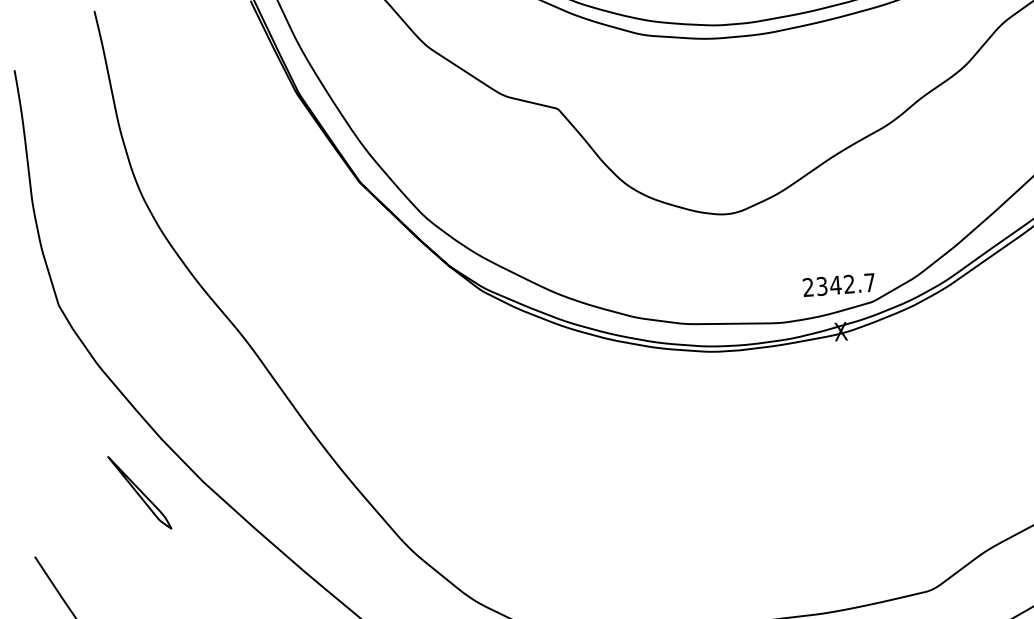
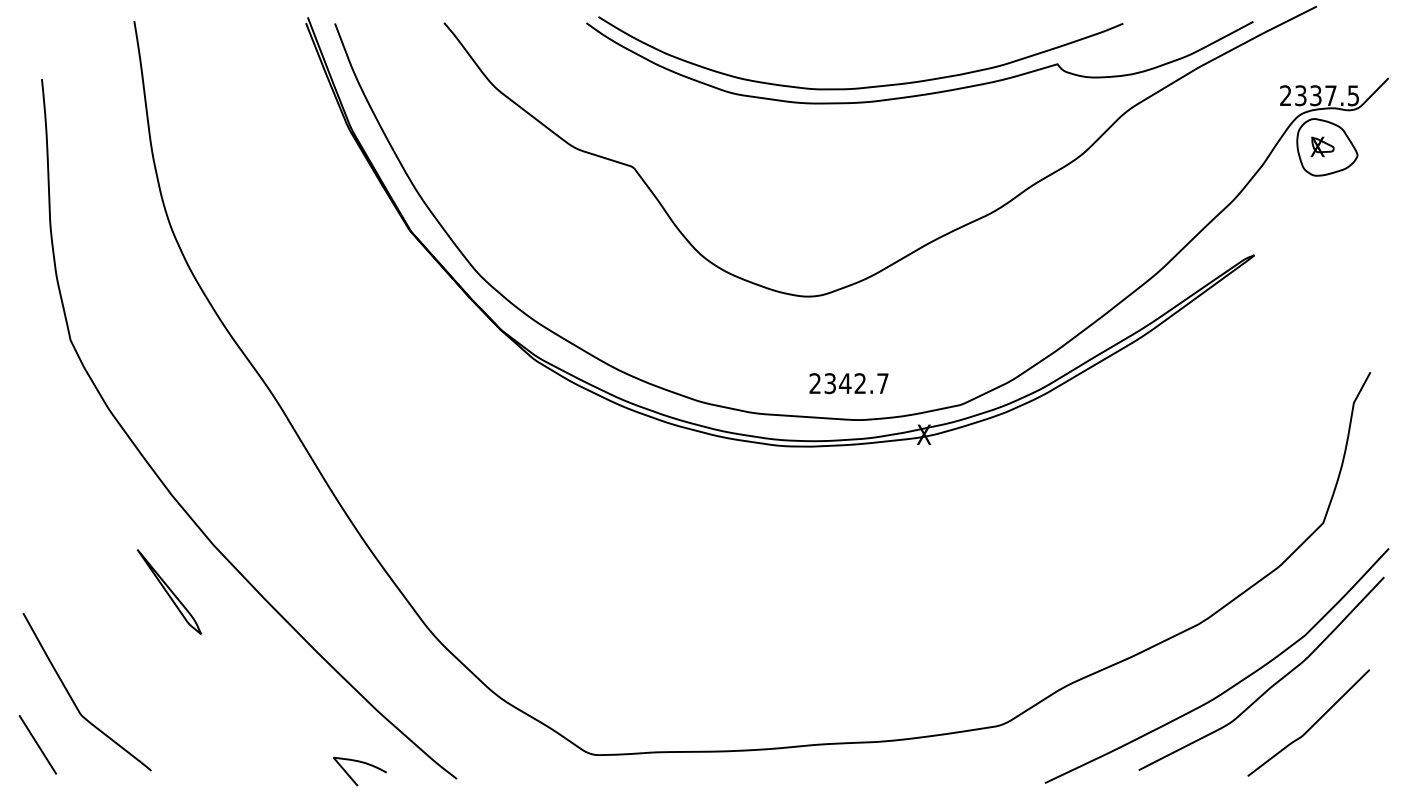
text: (838, 285) -> (848, 383), moved
part: (138, 492) -> (168, 591), moved

